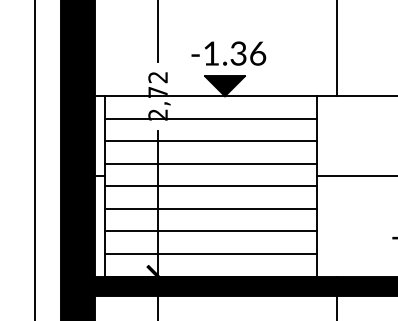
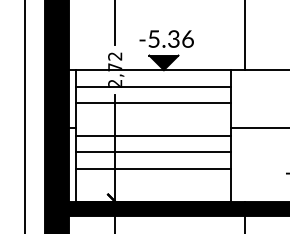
text: (210, 52) -> (153, 38), -1.36 -> -5.36
line: (210, 163) -> (153, 119), removed
line: (210, 254) -> (153, 185), removed

